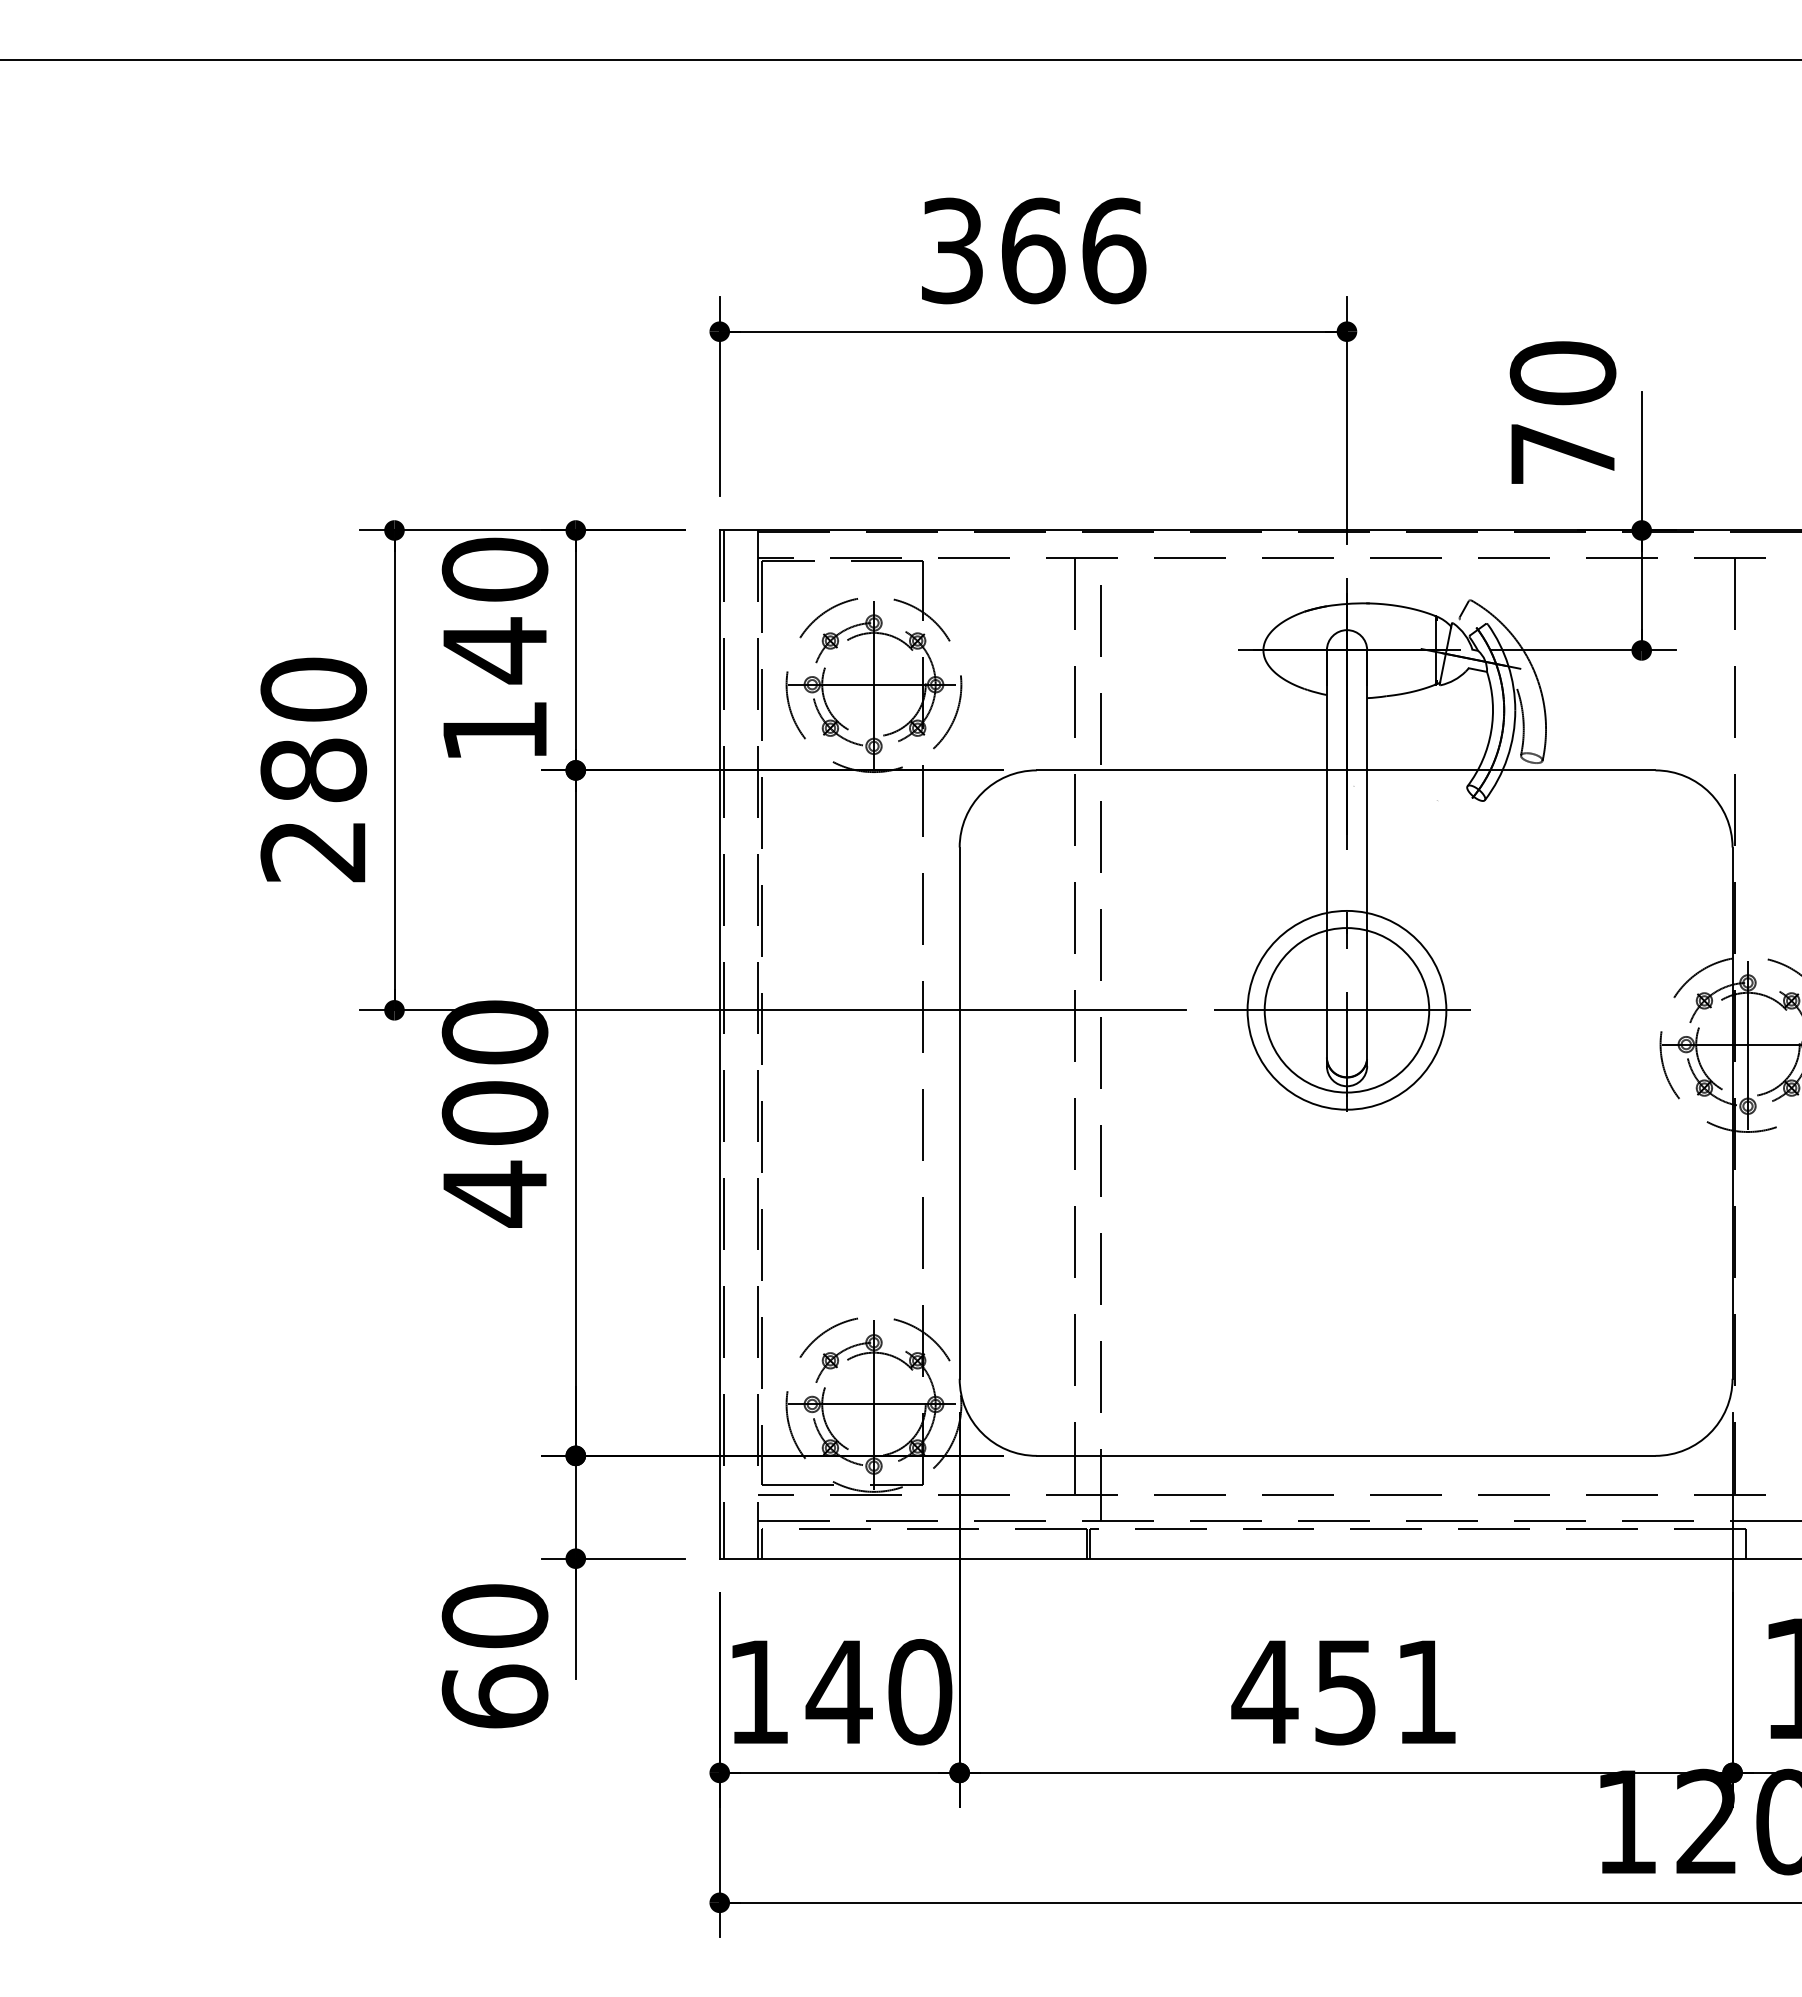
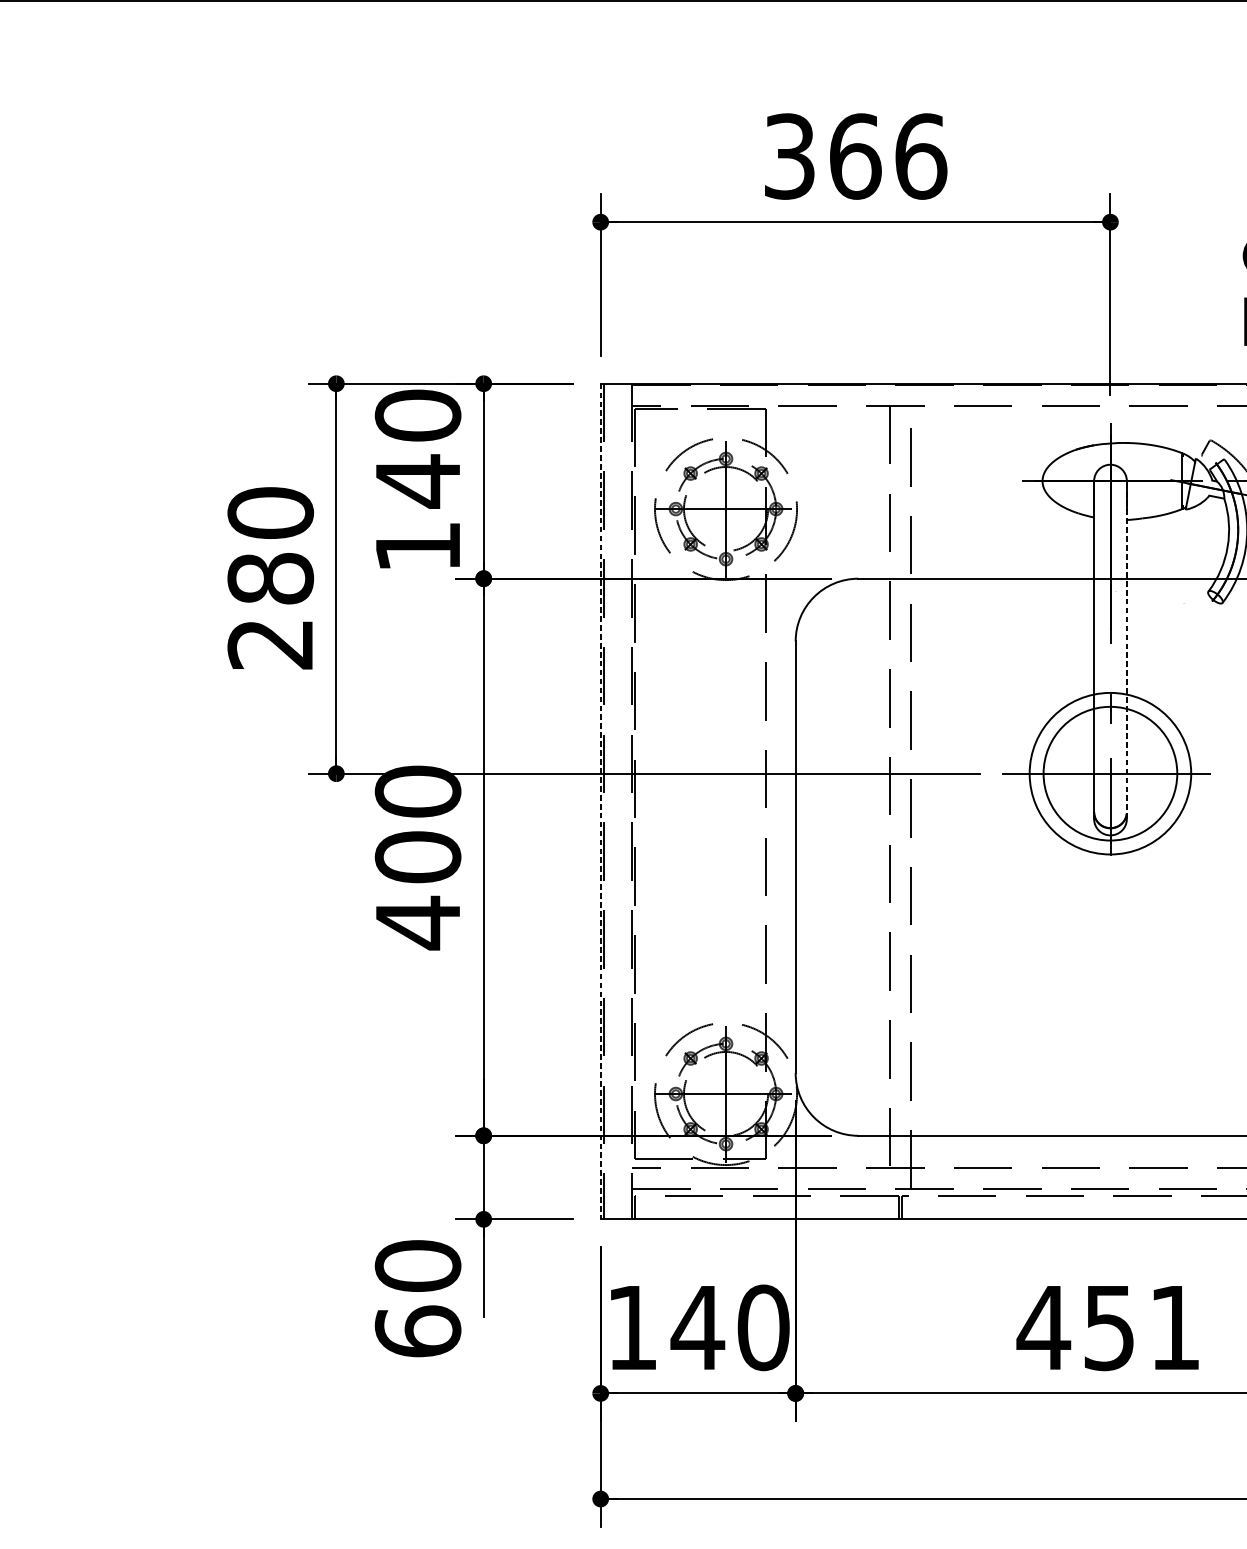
line: (1367, 858) -> (1127, 650), solid -> dashed
line: (719, 1045) -> (600, 802), solid -> dashed

